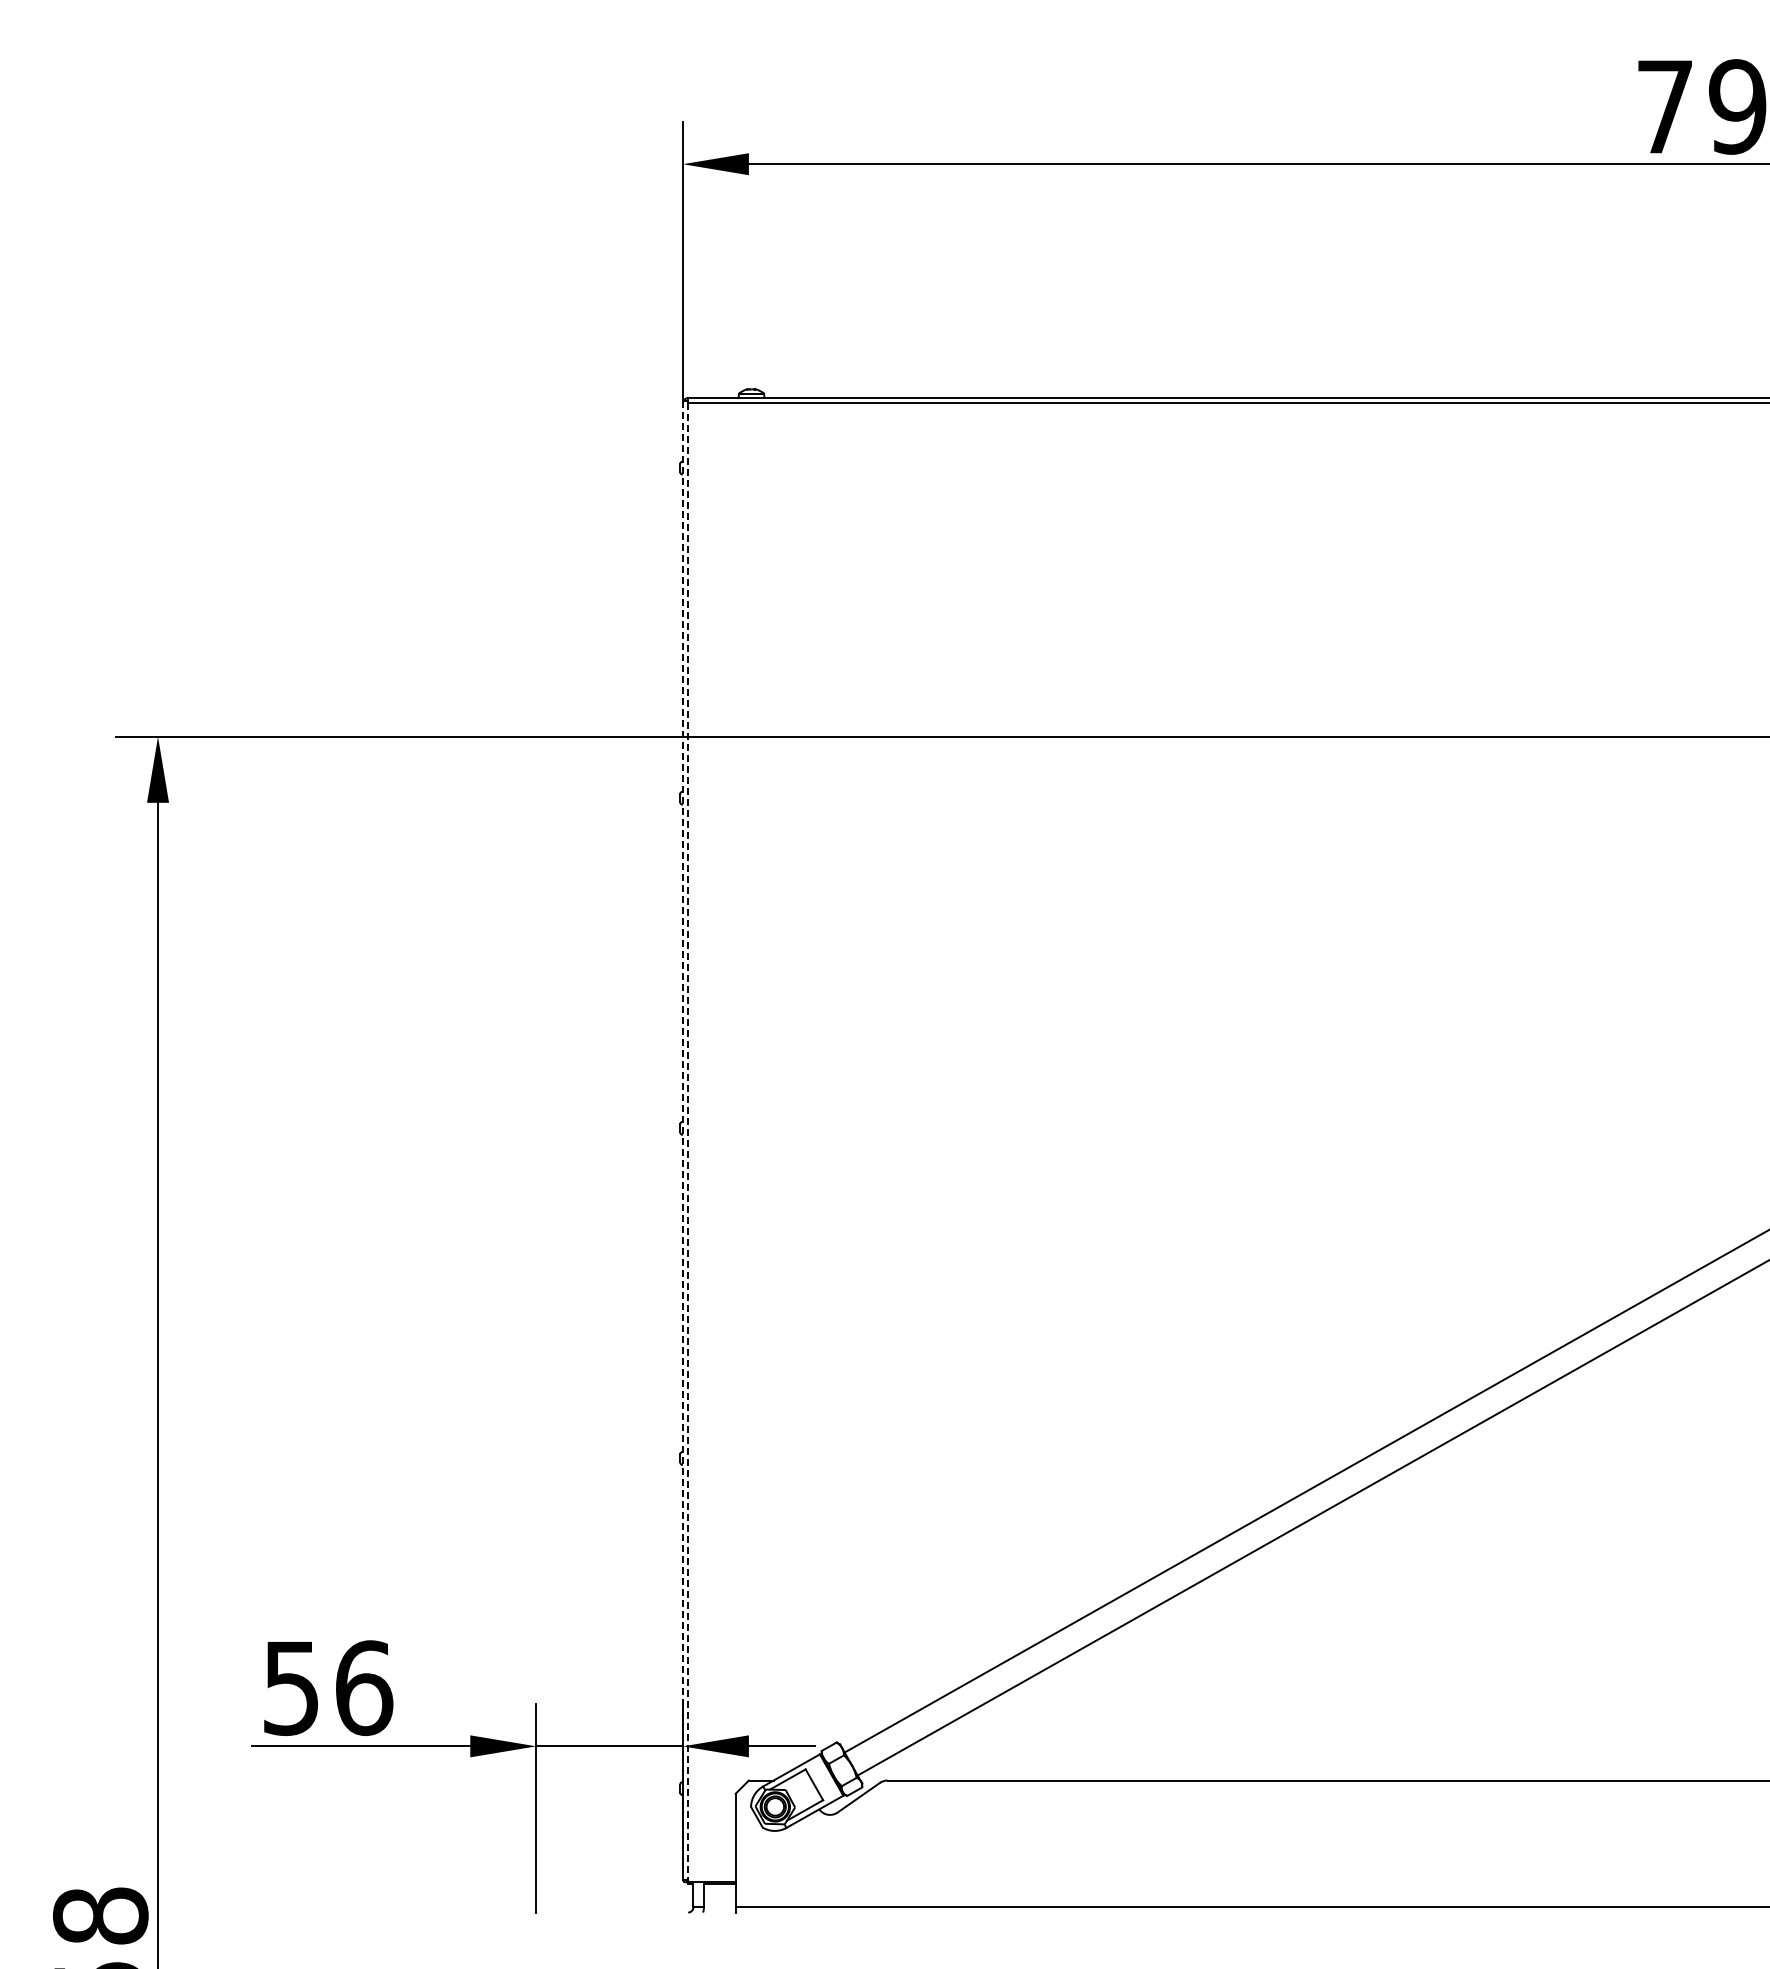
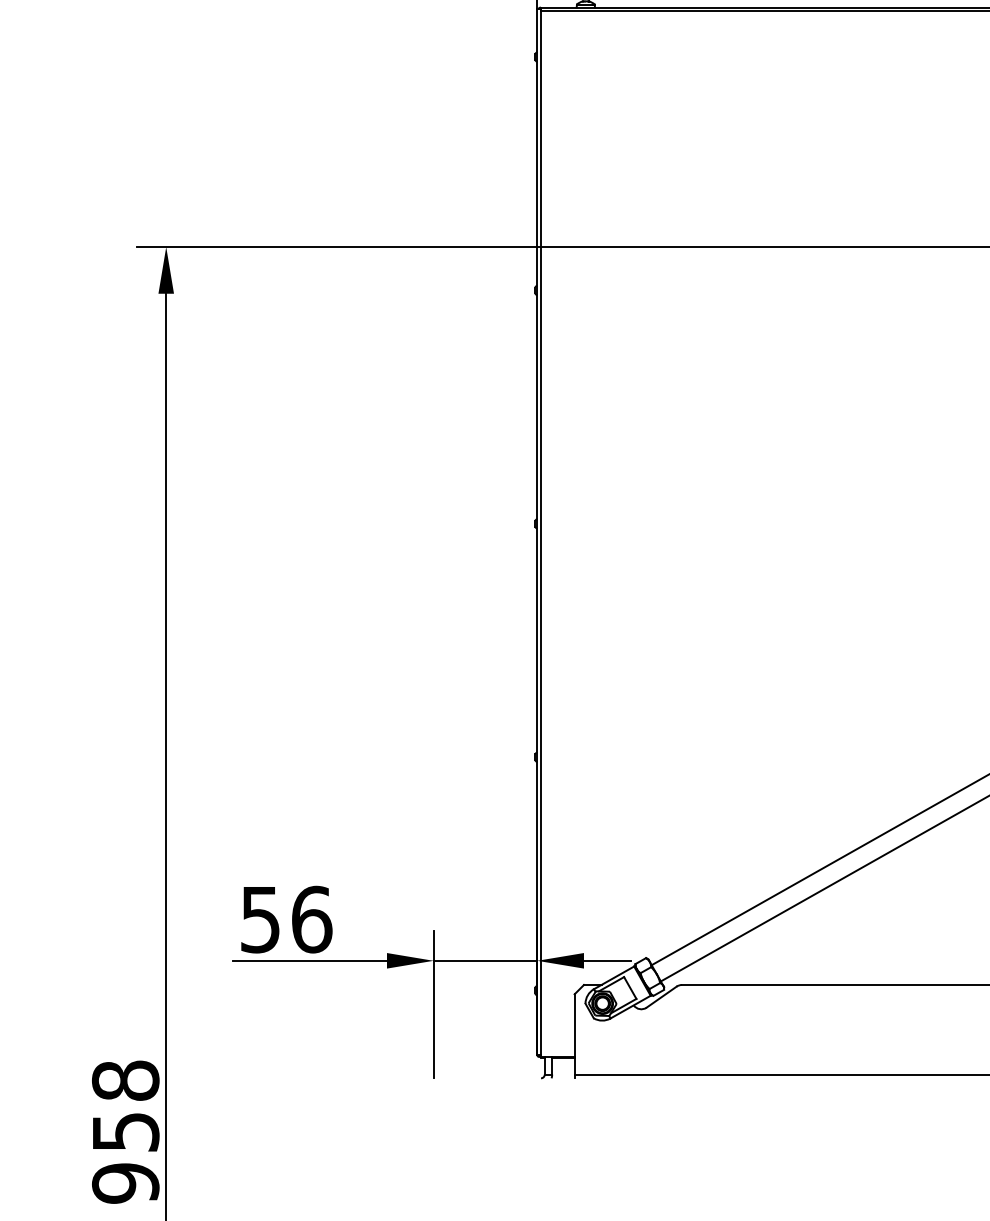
line: (682, 1140) -> (537, 532), dashed -> solid
line: (688, 1141) -> (541, 533), dashed -> solid

